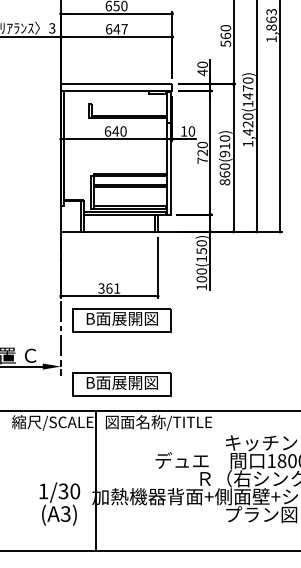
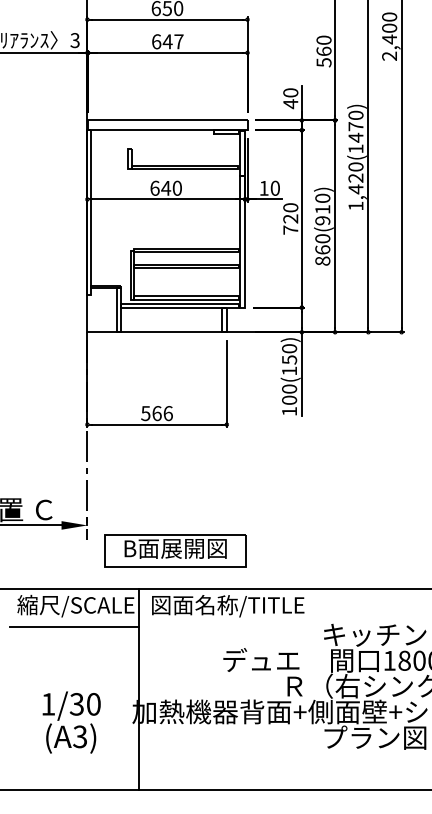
text: (271, 25) -> (389, 36), 1,863 -> 2,400
text: (109, 288) -> (157, 413), 361 -> 566
part: (121, 320) -> (174, 459), removed
line: (51, 437) -> (74, 627), added
text: (59, 503) -> (71, 721), moved

